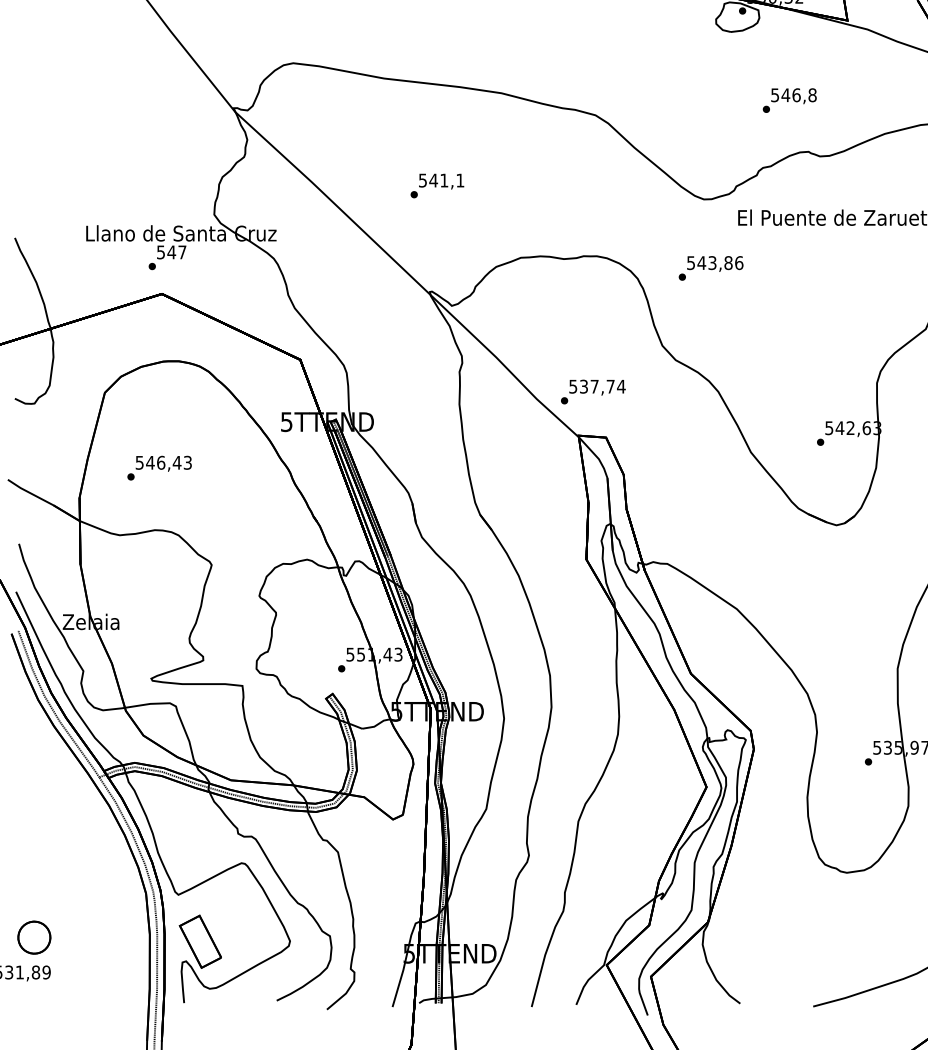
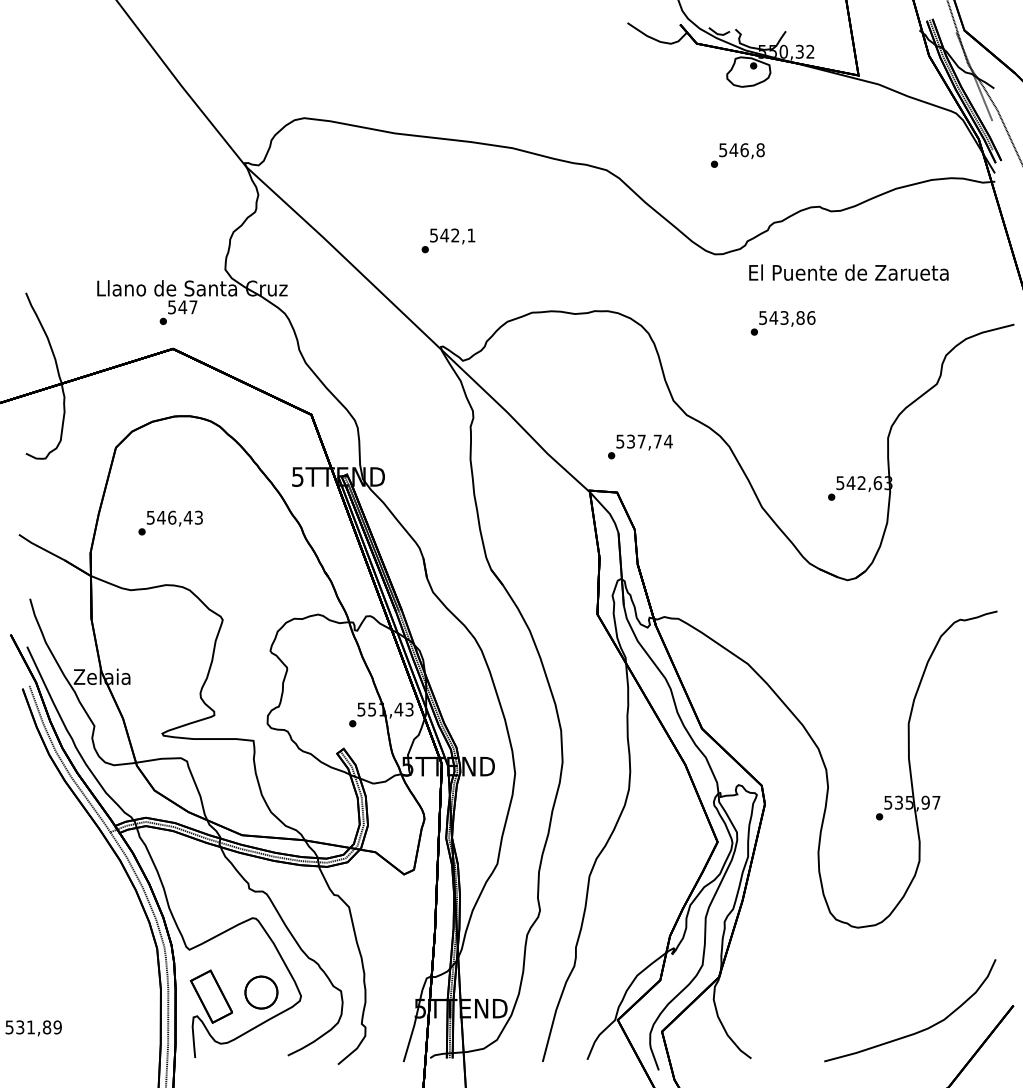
text: (789, 100) -> (737, 155), moved
text: (444, 180) -> (455, 235), 541,1 -> 542,1
text: (710, 268) -> (782, 323), moved
text: (593, 391) -> (640, 446), moved
part: (34, 937) -> (261, 992), moved

